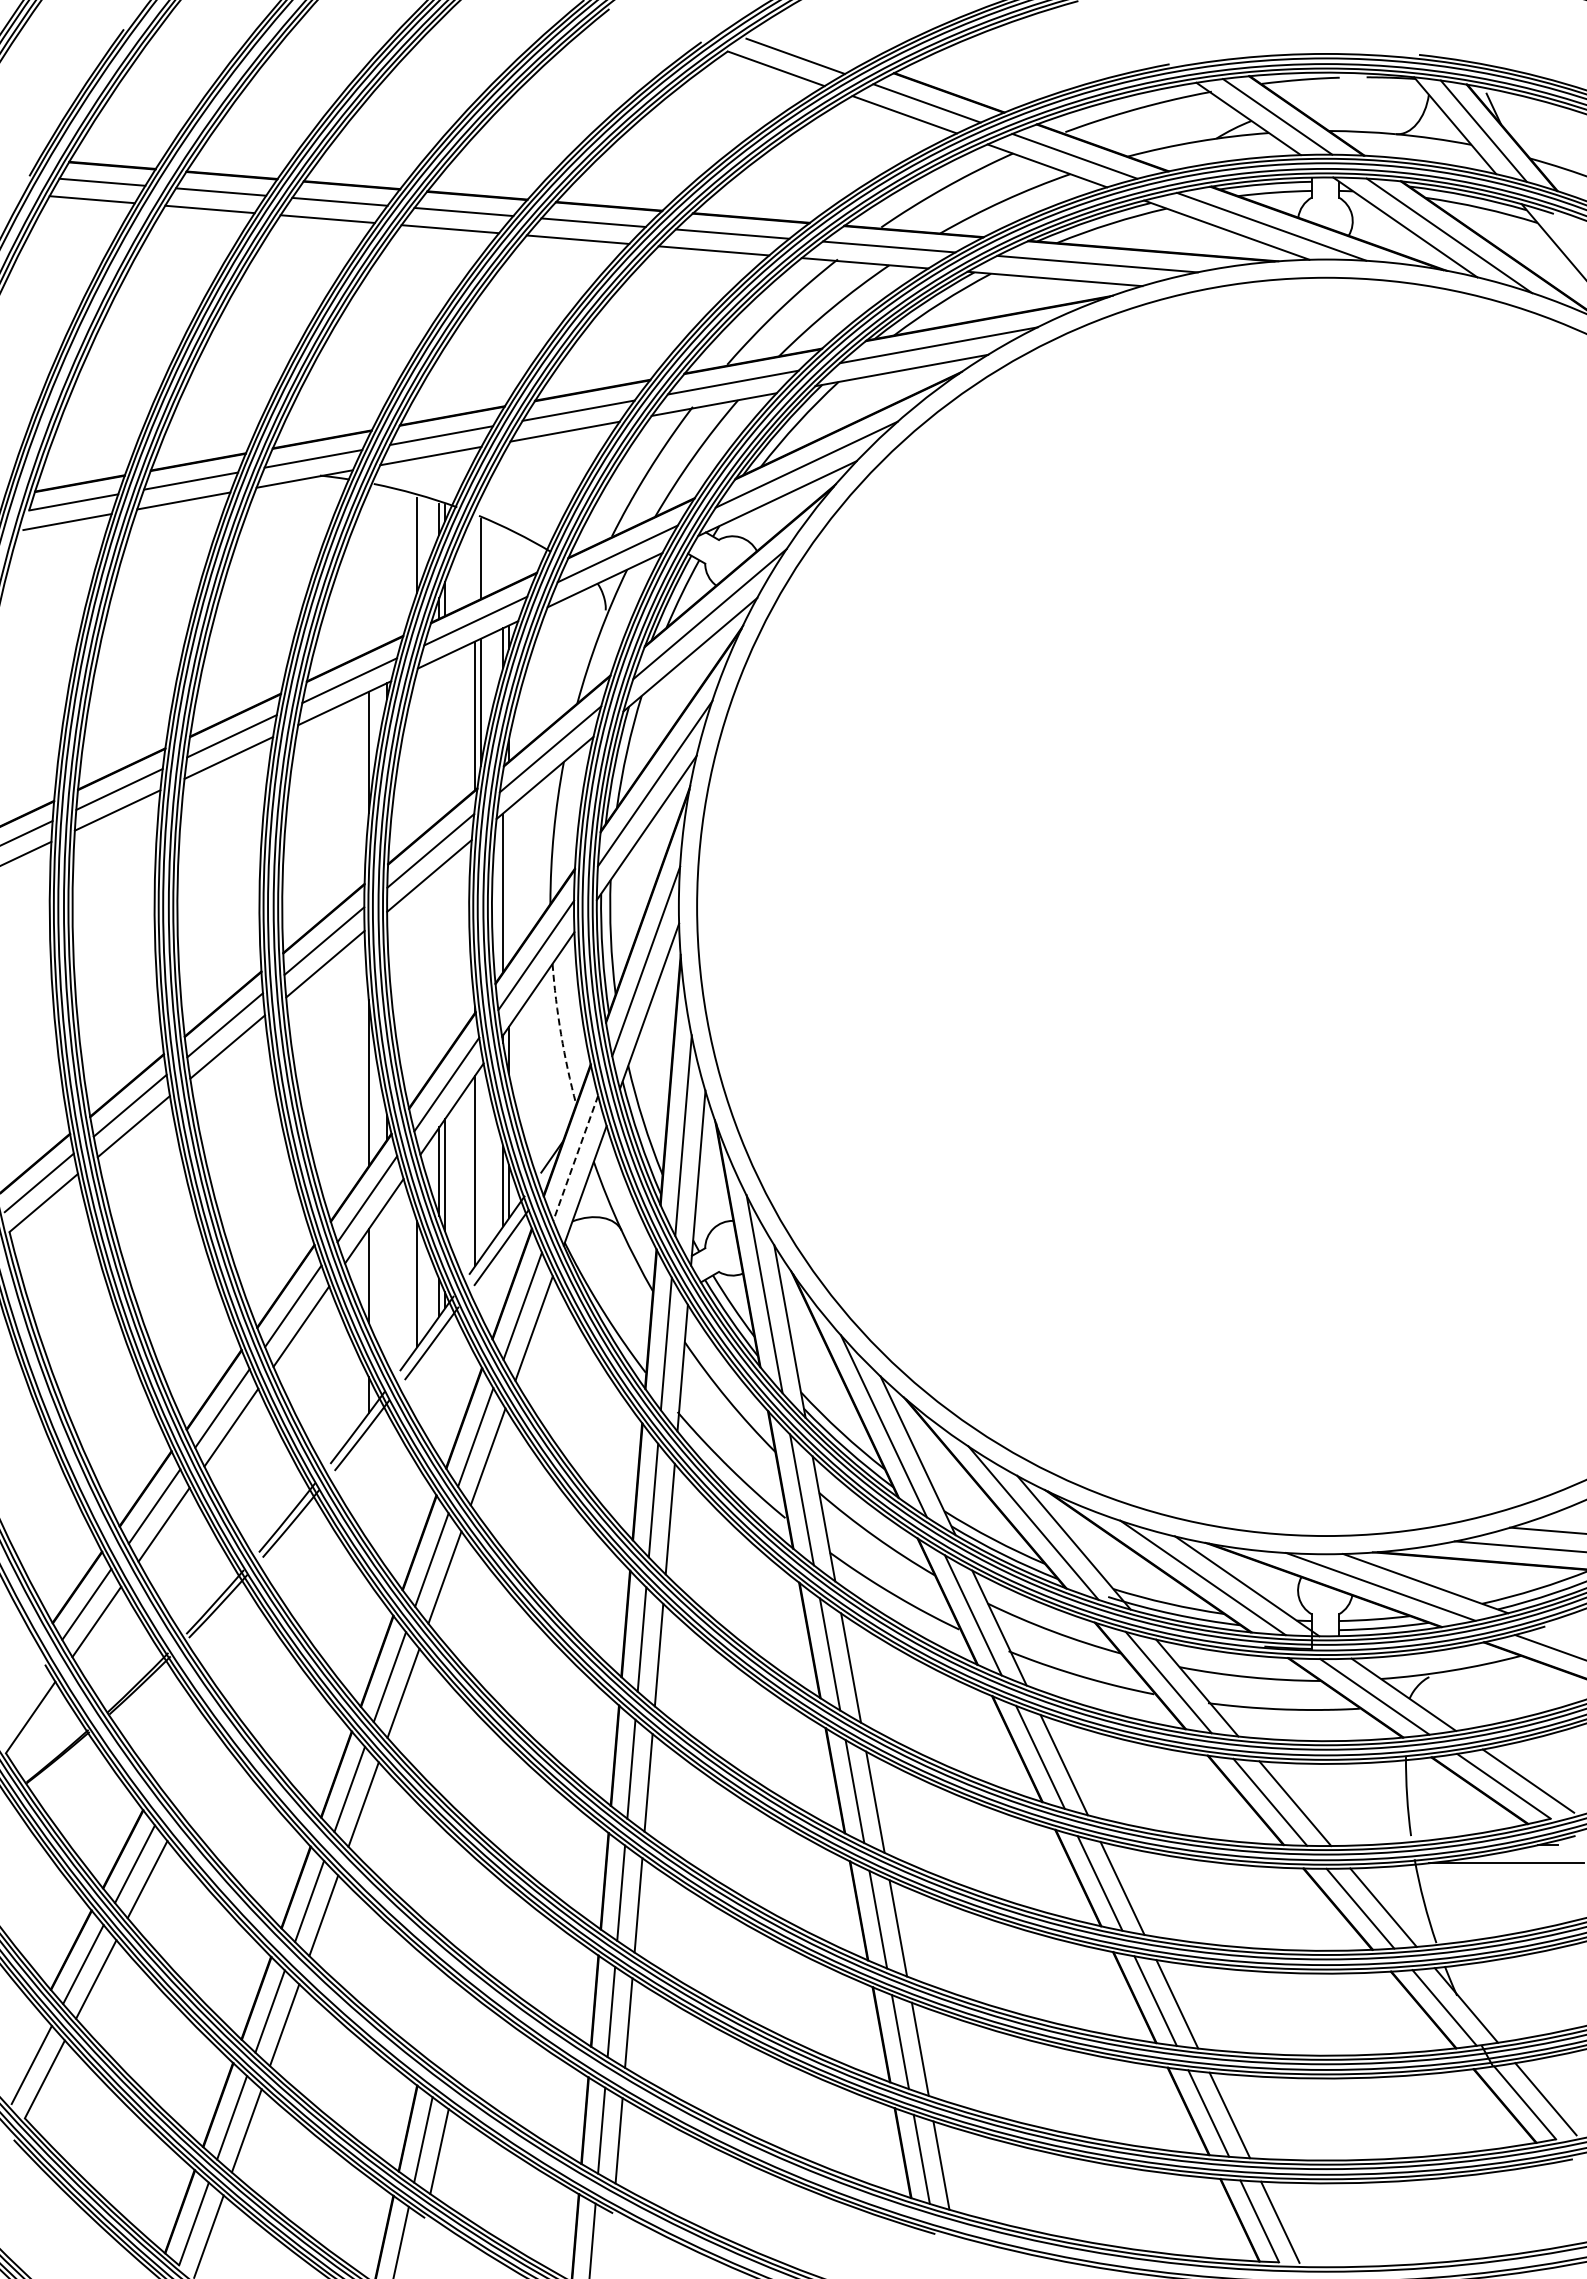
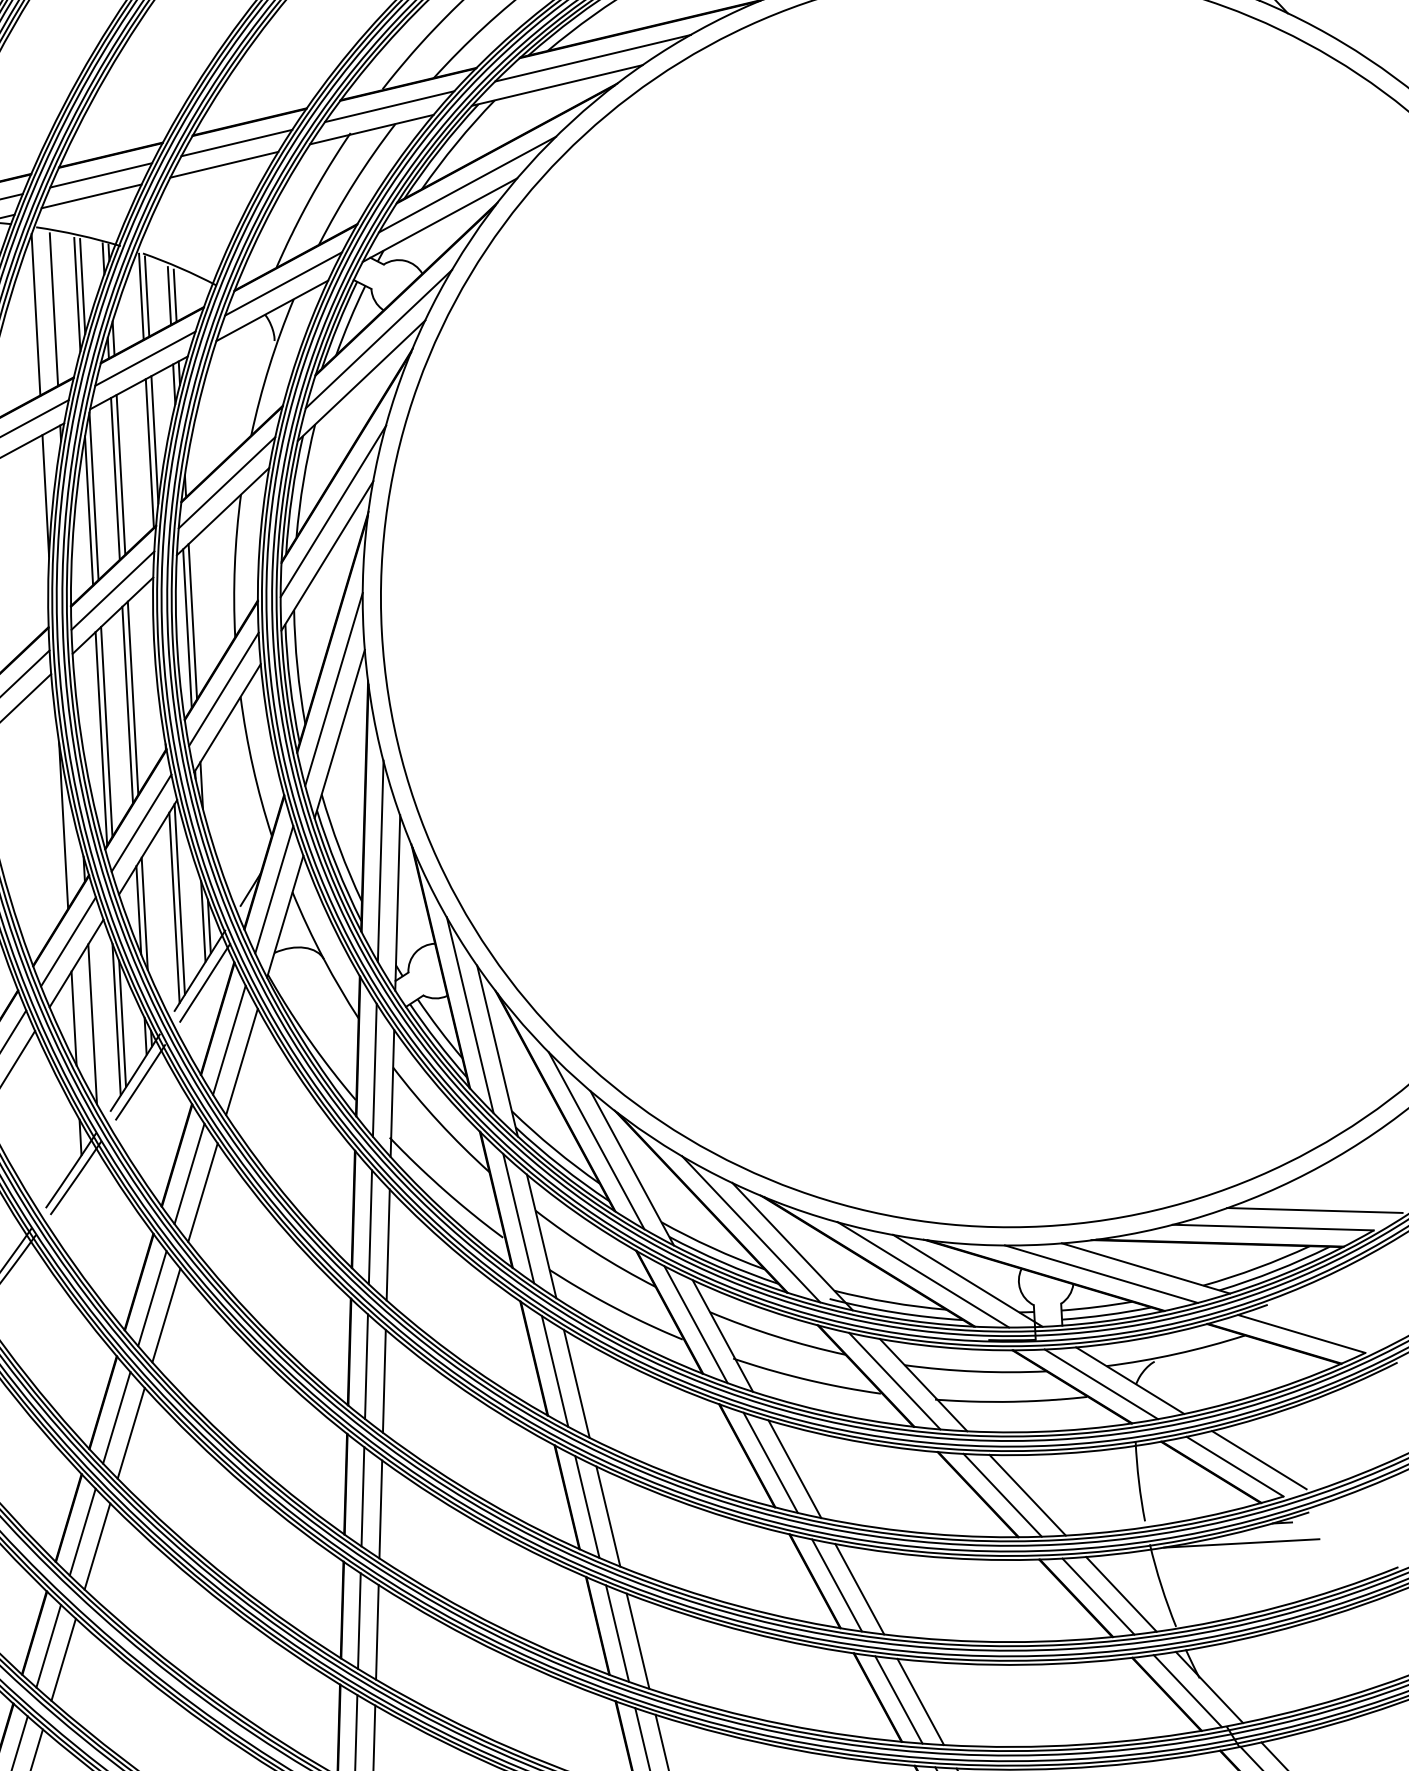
line: (411, 553) -> (77, 294), added
line: (475, 558) -> (141, 296), added
line: (503, 559) -> (169, 295), added
line: (508, 559) -> (174, 295), added
line: (387, 566) -> (54, 308), added
line: (368, 571) -> (35, 315), added
line: (445, 735) -> (121, 474), added
line: (439, 739) -> (115, 478), added
line: (417, 755) -> (94, 496), added
line: (411, 769) -> (89, 510), added
line: (508, 885) -> (192, 620), added
line: (445, 959) -> (133, 698), added
line: (439, 965) -> (127, 704), added
line: (417, 991) -> (107, 731), added
line: (411, 997) -> (101, 738), added
arc: (561, 1034) -> (253, 766), dashed -> solid
line: (575, 1158) -> (274, 889), dashed -> solid
line: (480, 1162) -> (179, 899), added
line: (411, 1278) -> (116, 1018), added
line: (387, 1282) -> (93, 1023), added

